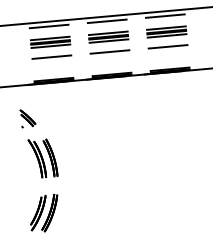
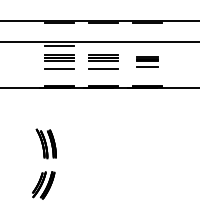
line: (164, 16) -> (146, 46), removed
line: (107, 21) -> (103, 46), removed
part: (167, 36) -> (147, 61), size x0.7
part: (27, 117) -> (37, 112), removed

